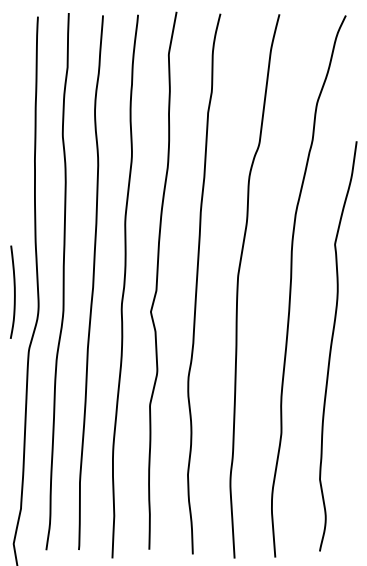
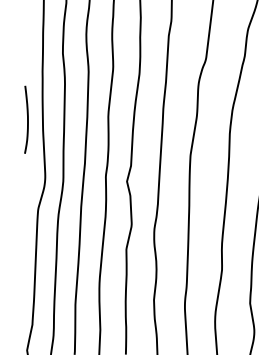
curve: (14, 291) -> (27, 119), moved

